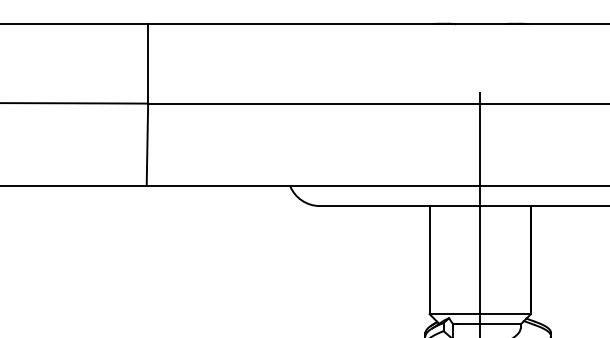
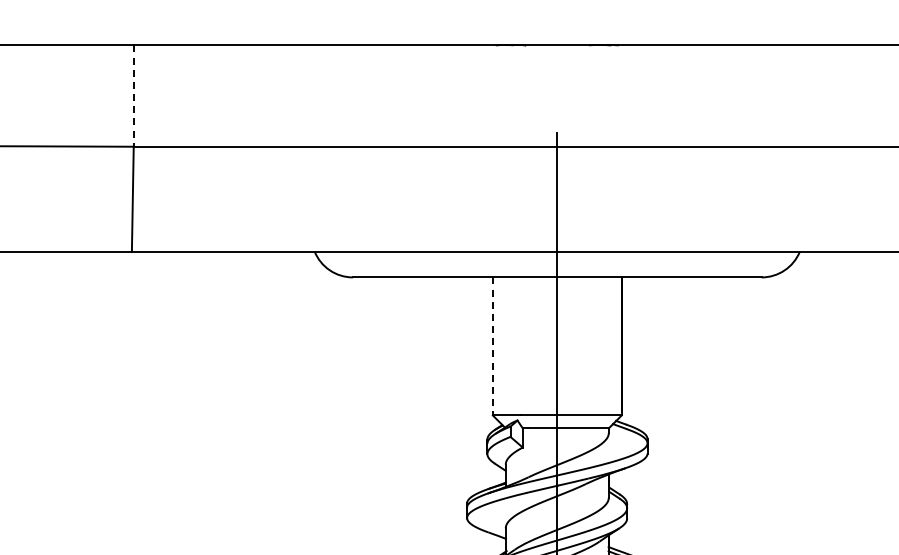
line: (147, 64) -> (133, 96), solid -> dashed
line: (429, 260) -> (492, 346), solid -> dashed

